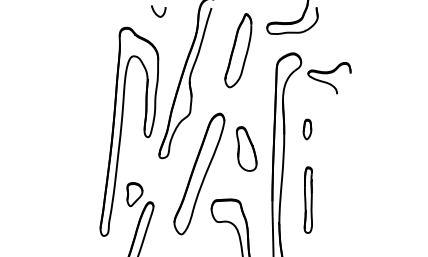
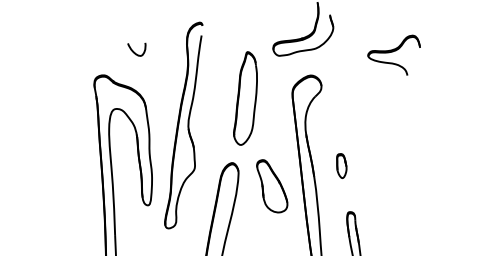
part: (238, 50) -> (244, 98), moved
part: (329, 78) -> (395, 57), moved
part: (246, 148) -> (272, 185), moved

